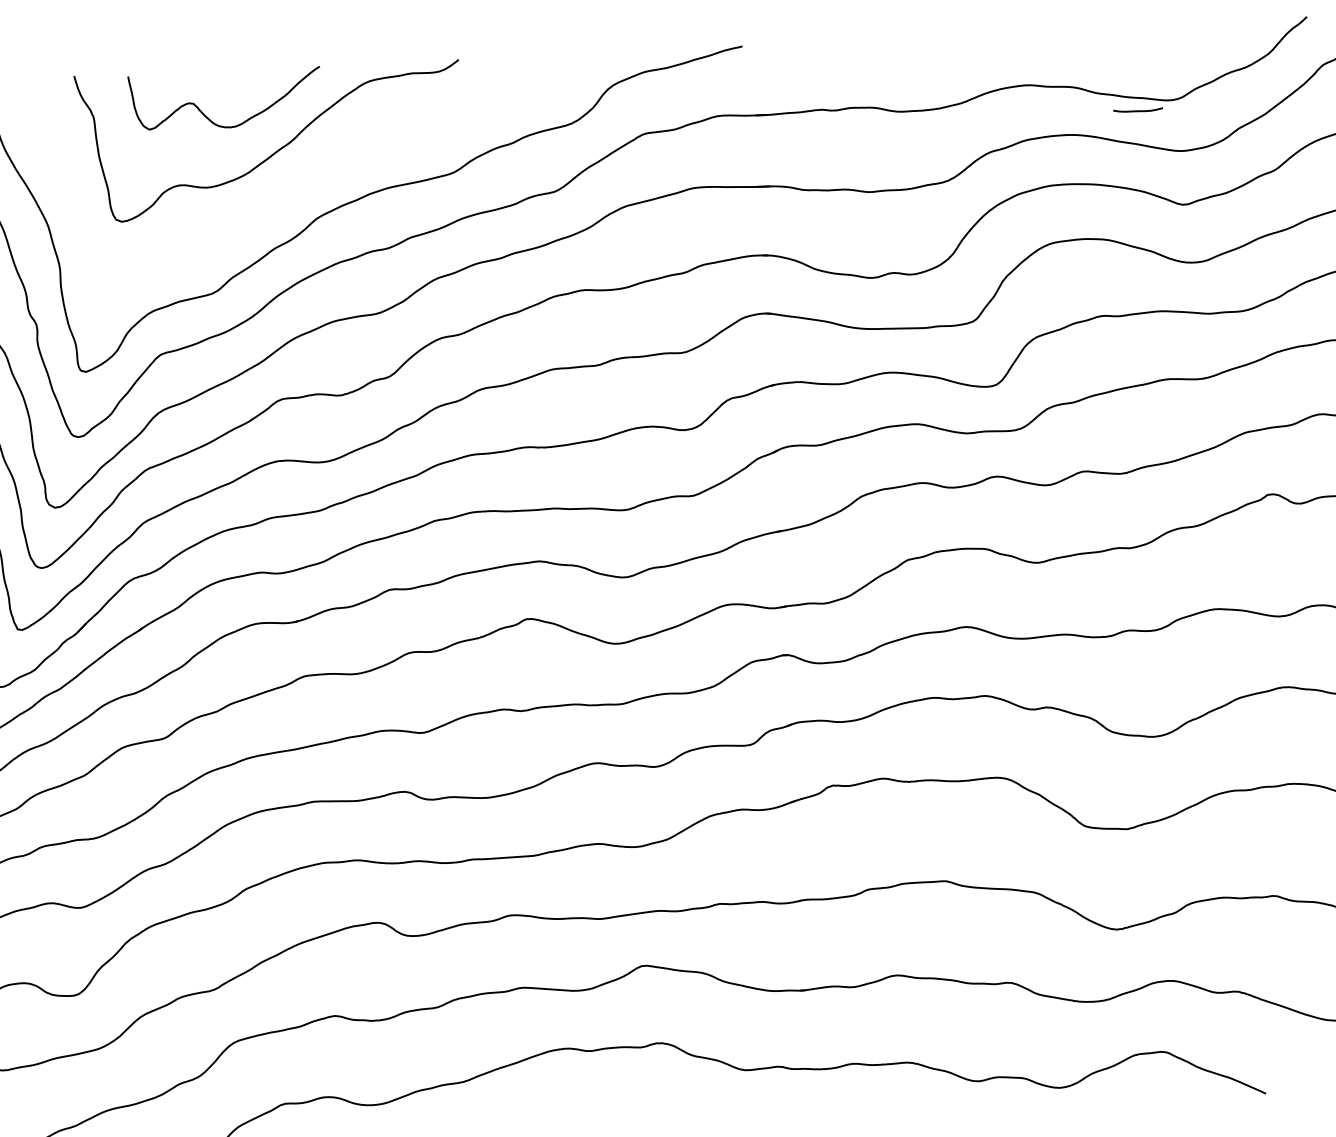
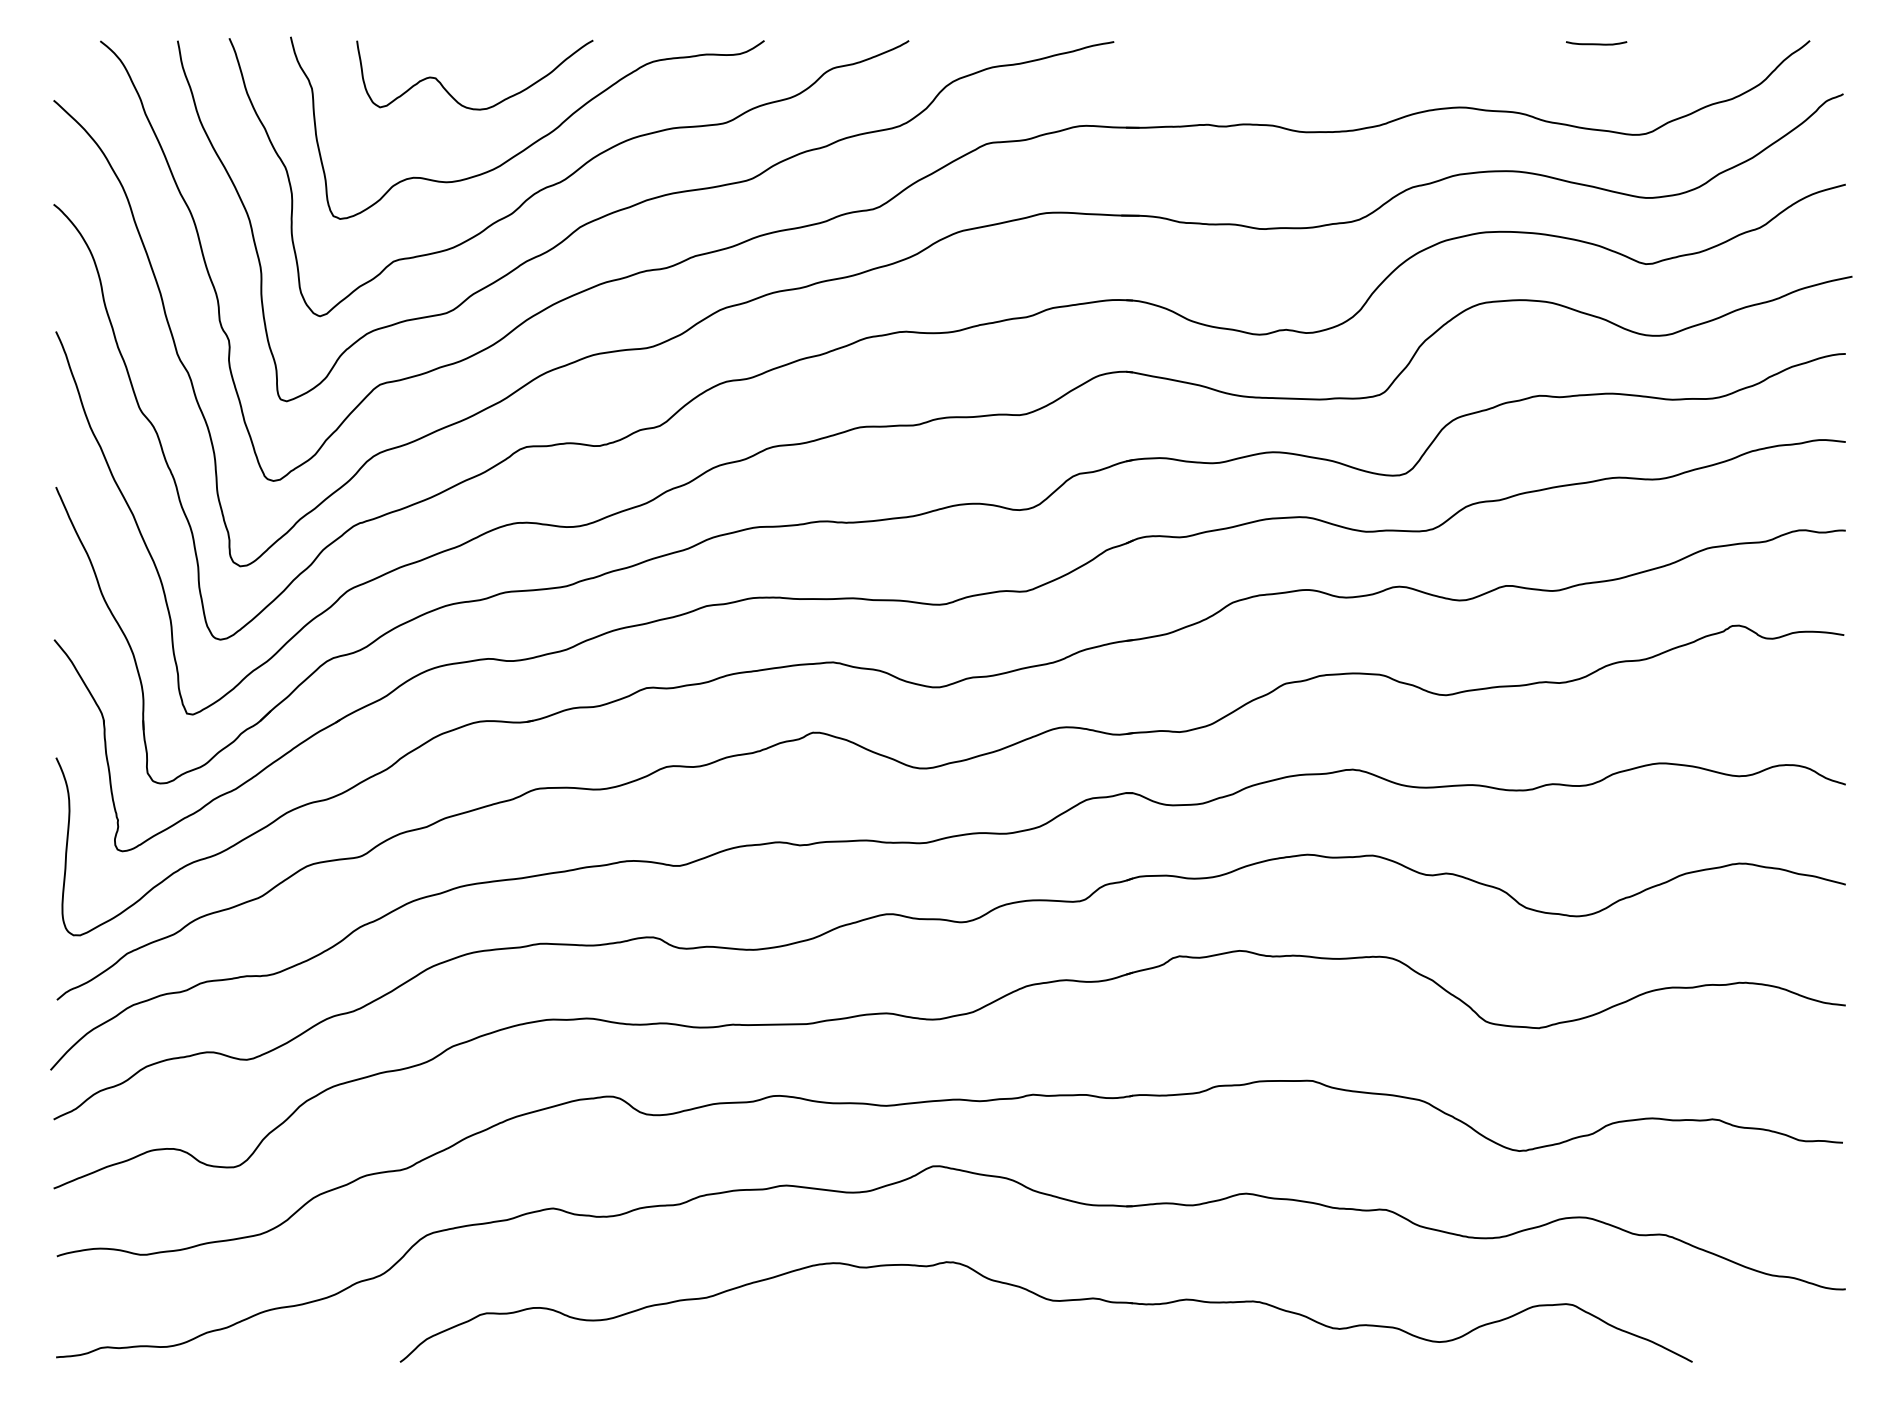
curve: (1138, 110) -> (1596, 43), moved
curve: (305, 178) -> (568, 177), added

